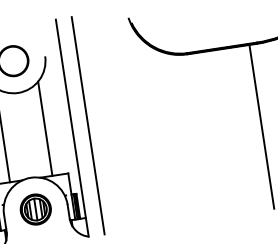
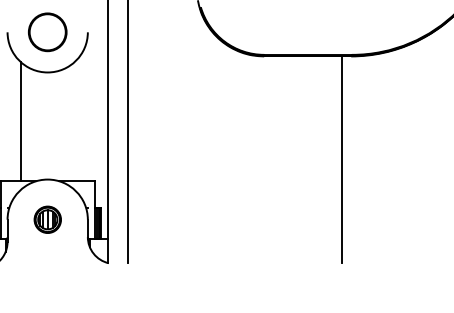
line: (45, 128) -> (74, 121), removed
part: (35, 209) -> (47, 219), size x0.7

